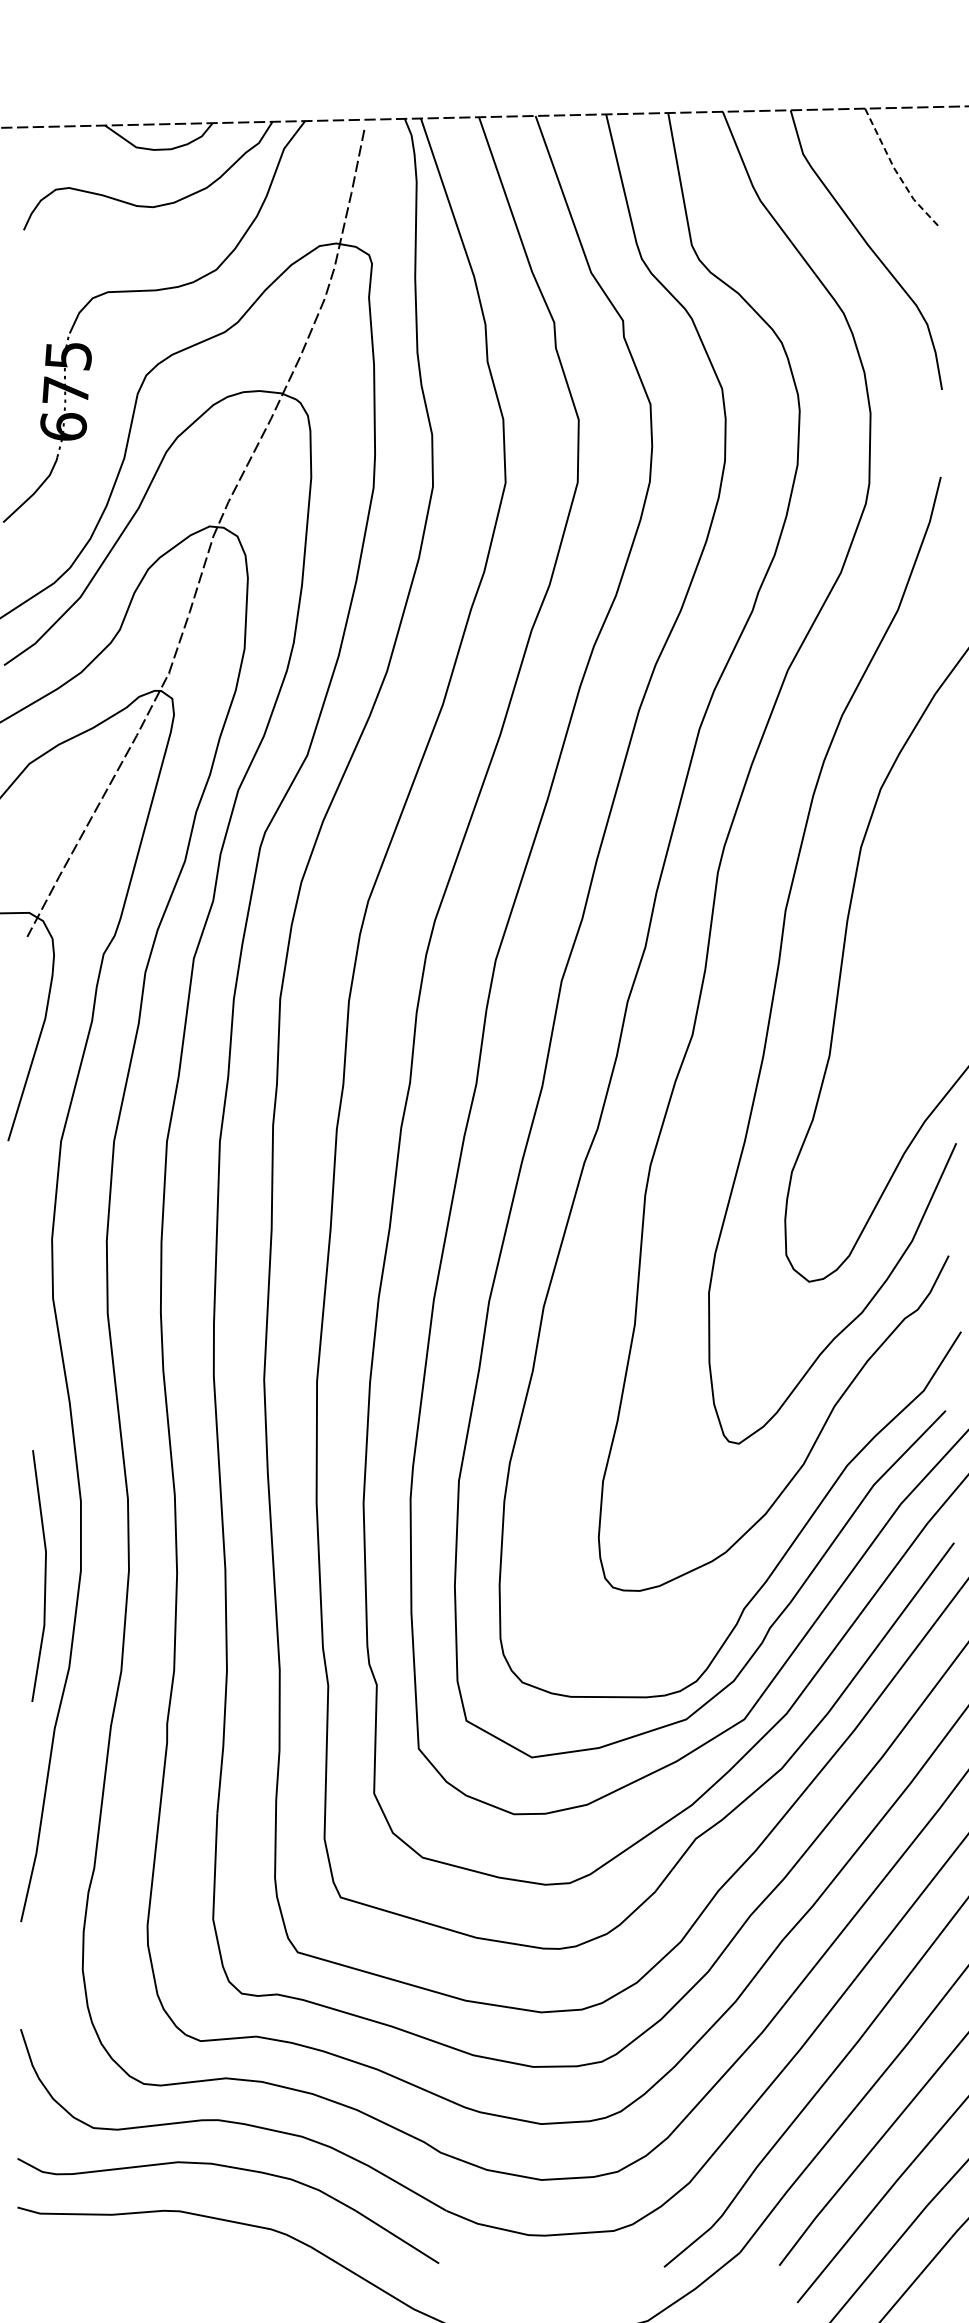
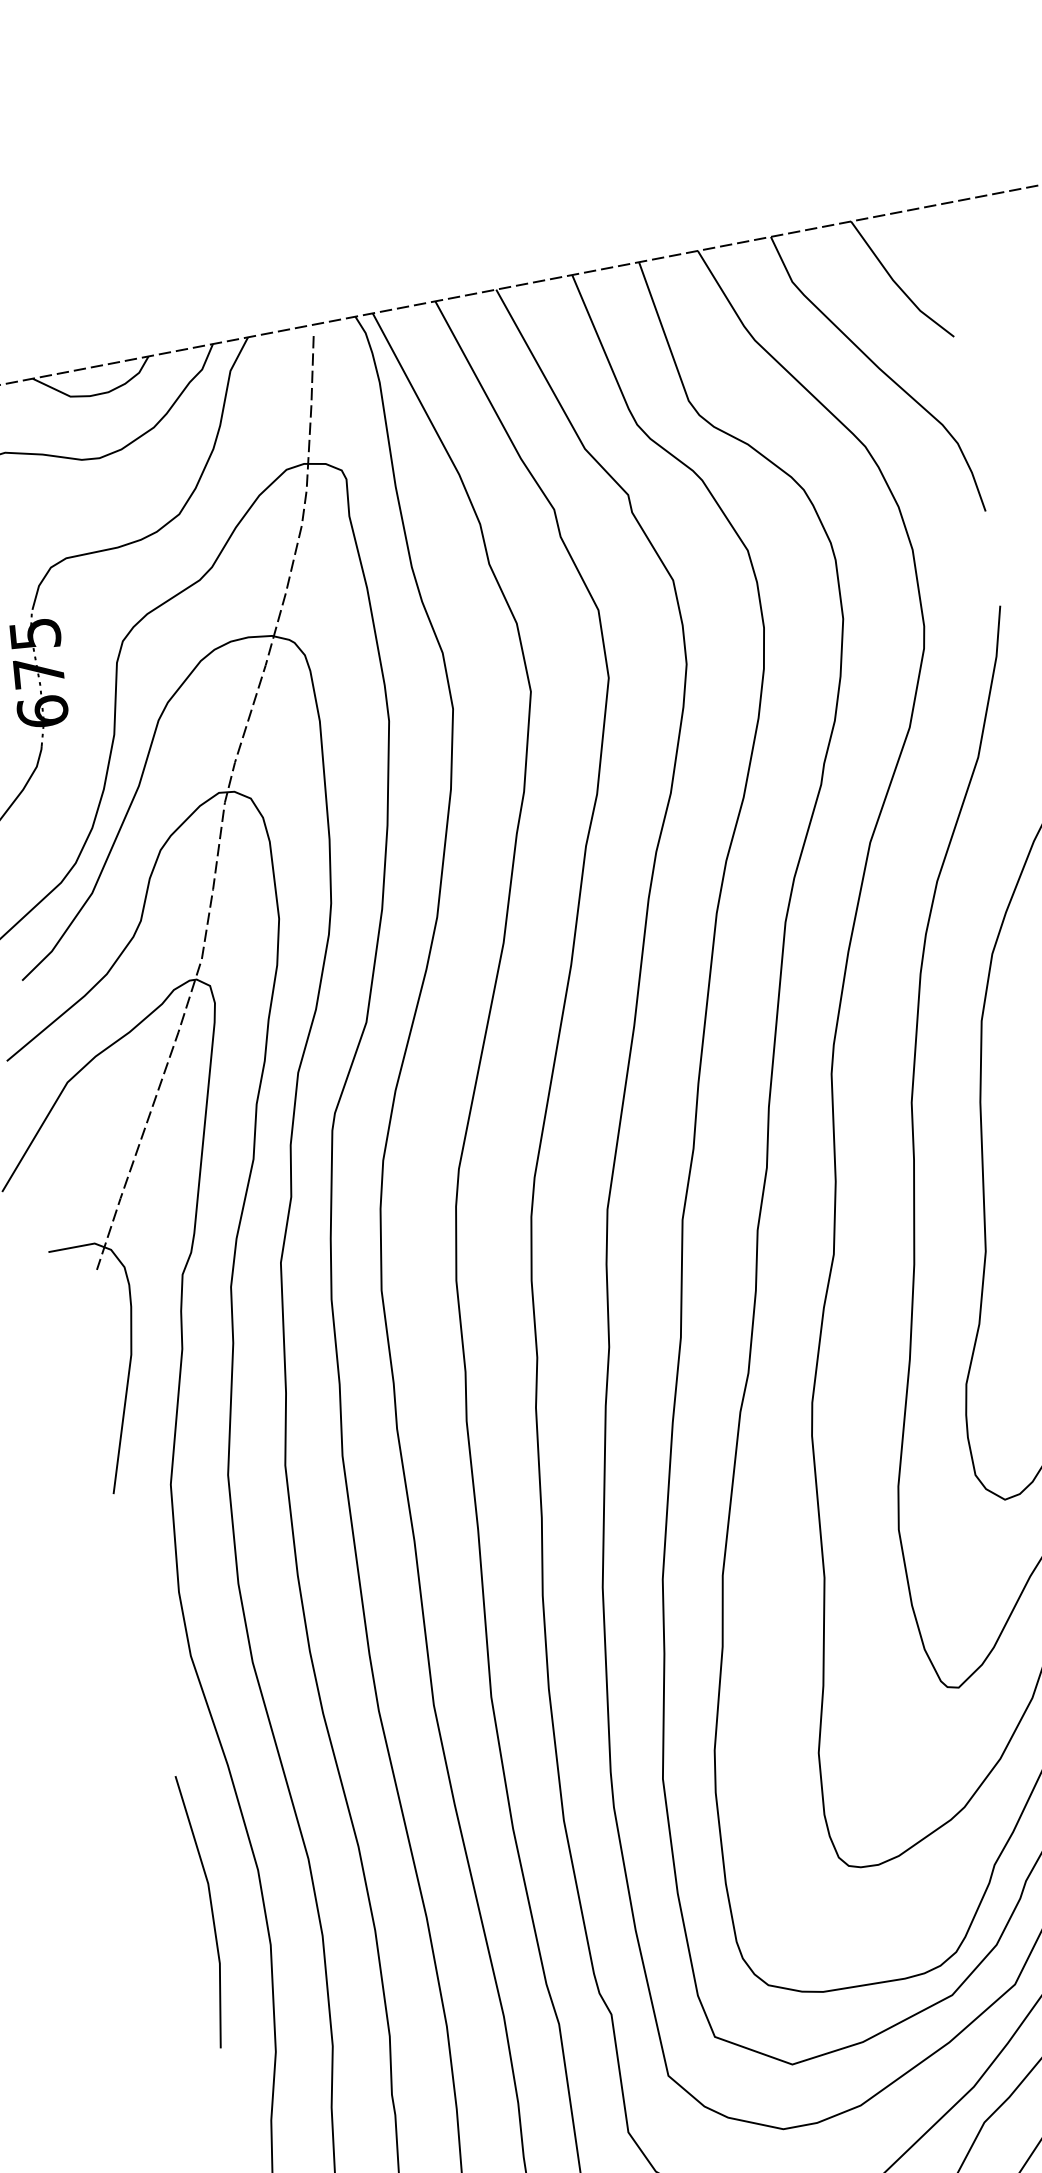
line: (897, 172) -> (897, 284), dashed -> solid
line: (44, 1575) -> (210, 1909), moved

